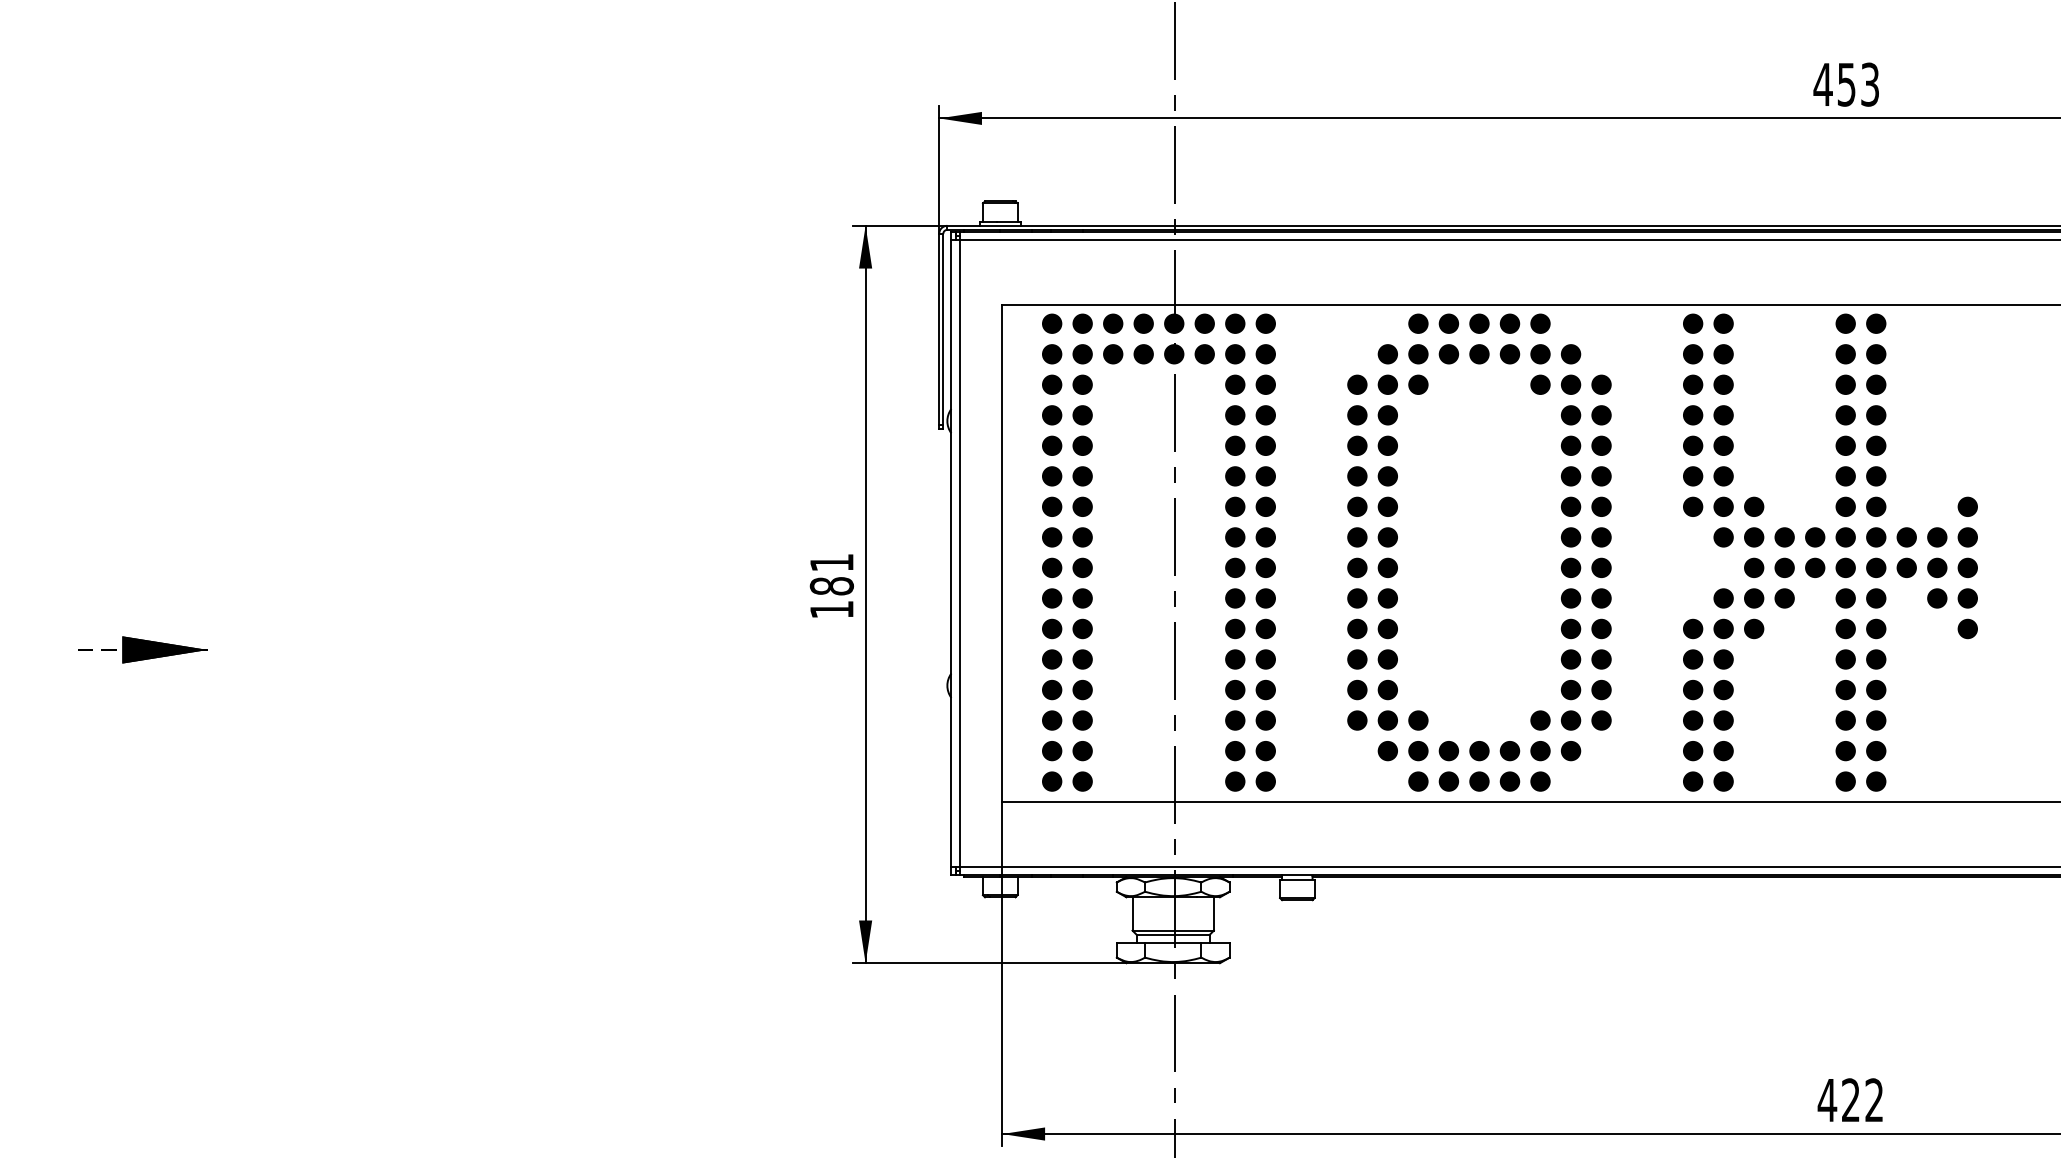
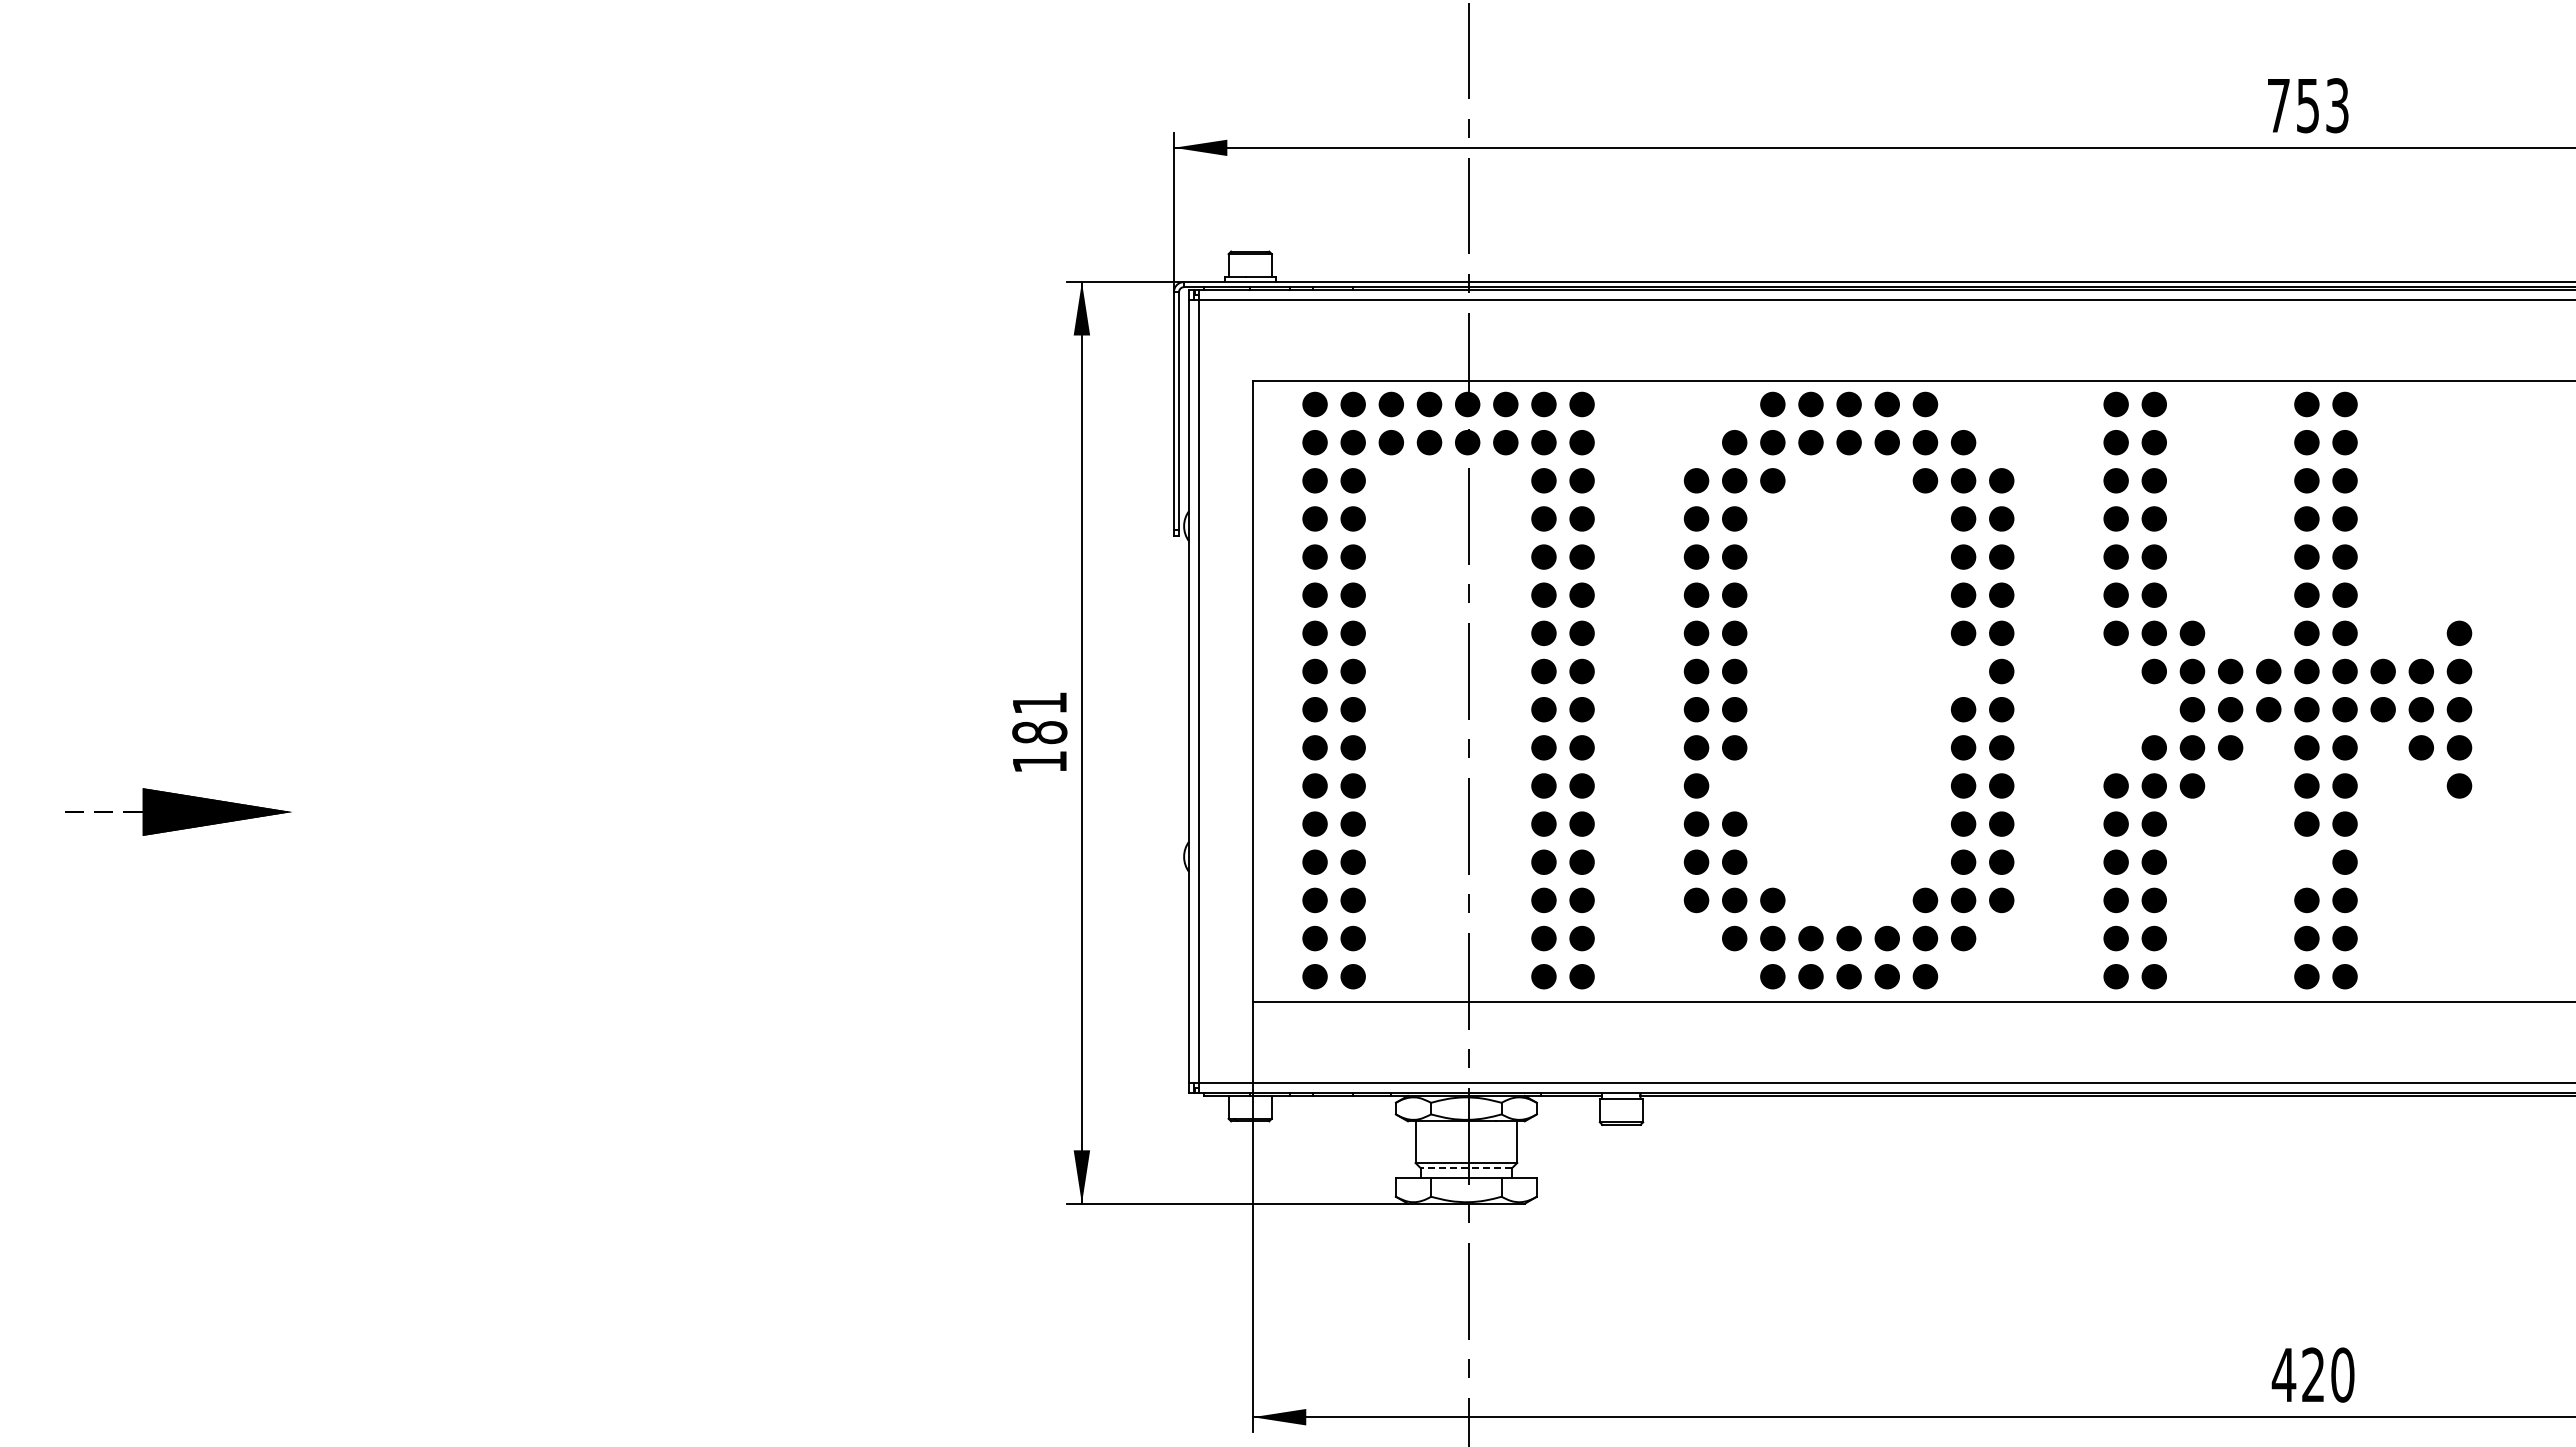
text: (1822, 84) -> (2278, 105), 453 -> 753
fill: (1570, 537) -> (1963, 671), removed
fill: (1387, 628) -> (1734, 785), removed
part: (142, 650) -> (178, 812), size x1.4
fill: (1845, 689) -> (2306, 861), removed
line: (1173, 935) -> (1466, 1168), solid -> dashed
text: (1874, 1099) -> (2342, 1374), 422 -> 420

